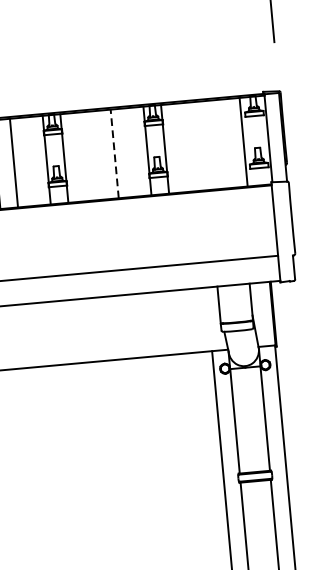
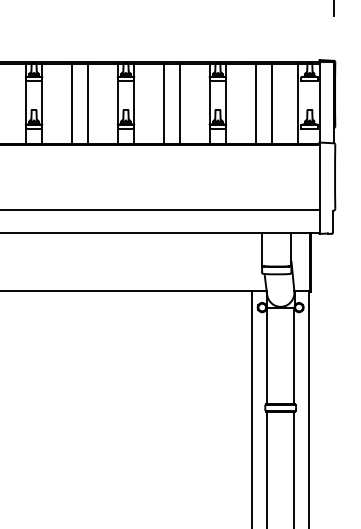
line: (214, 144) -> (271, 103), added
line: (197, 145) -> (255, 103), added
line: (115, 153) -> (180, 103), dashed -> solid
line: (96, 155) -> (163, 103), added

